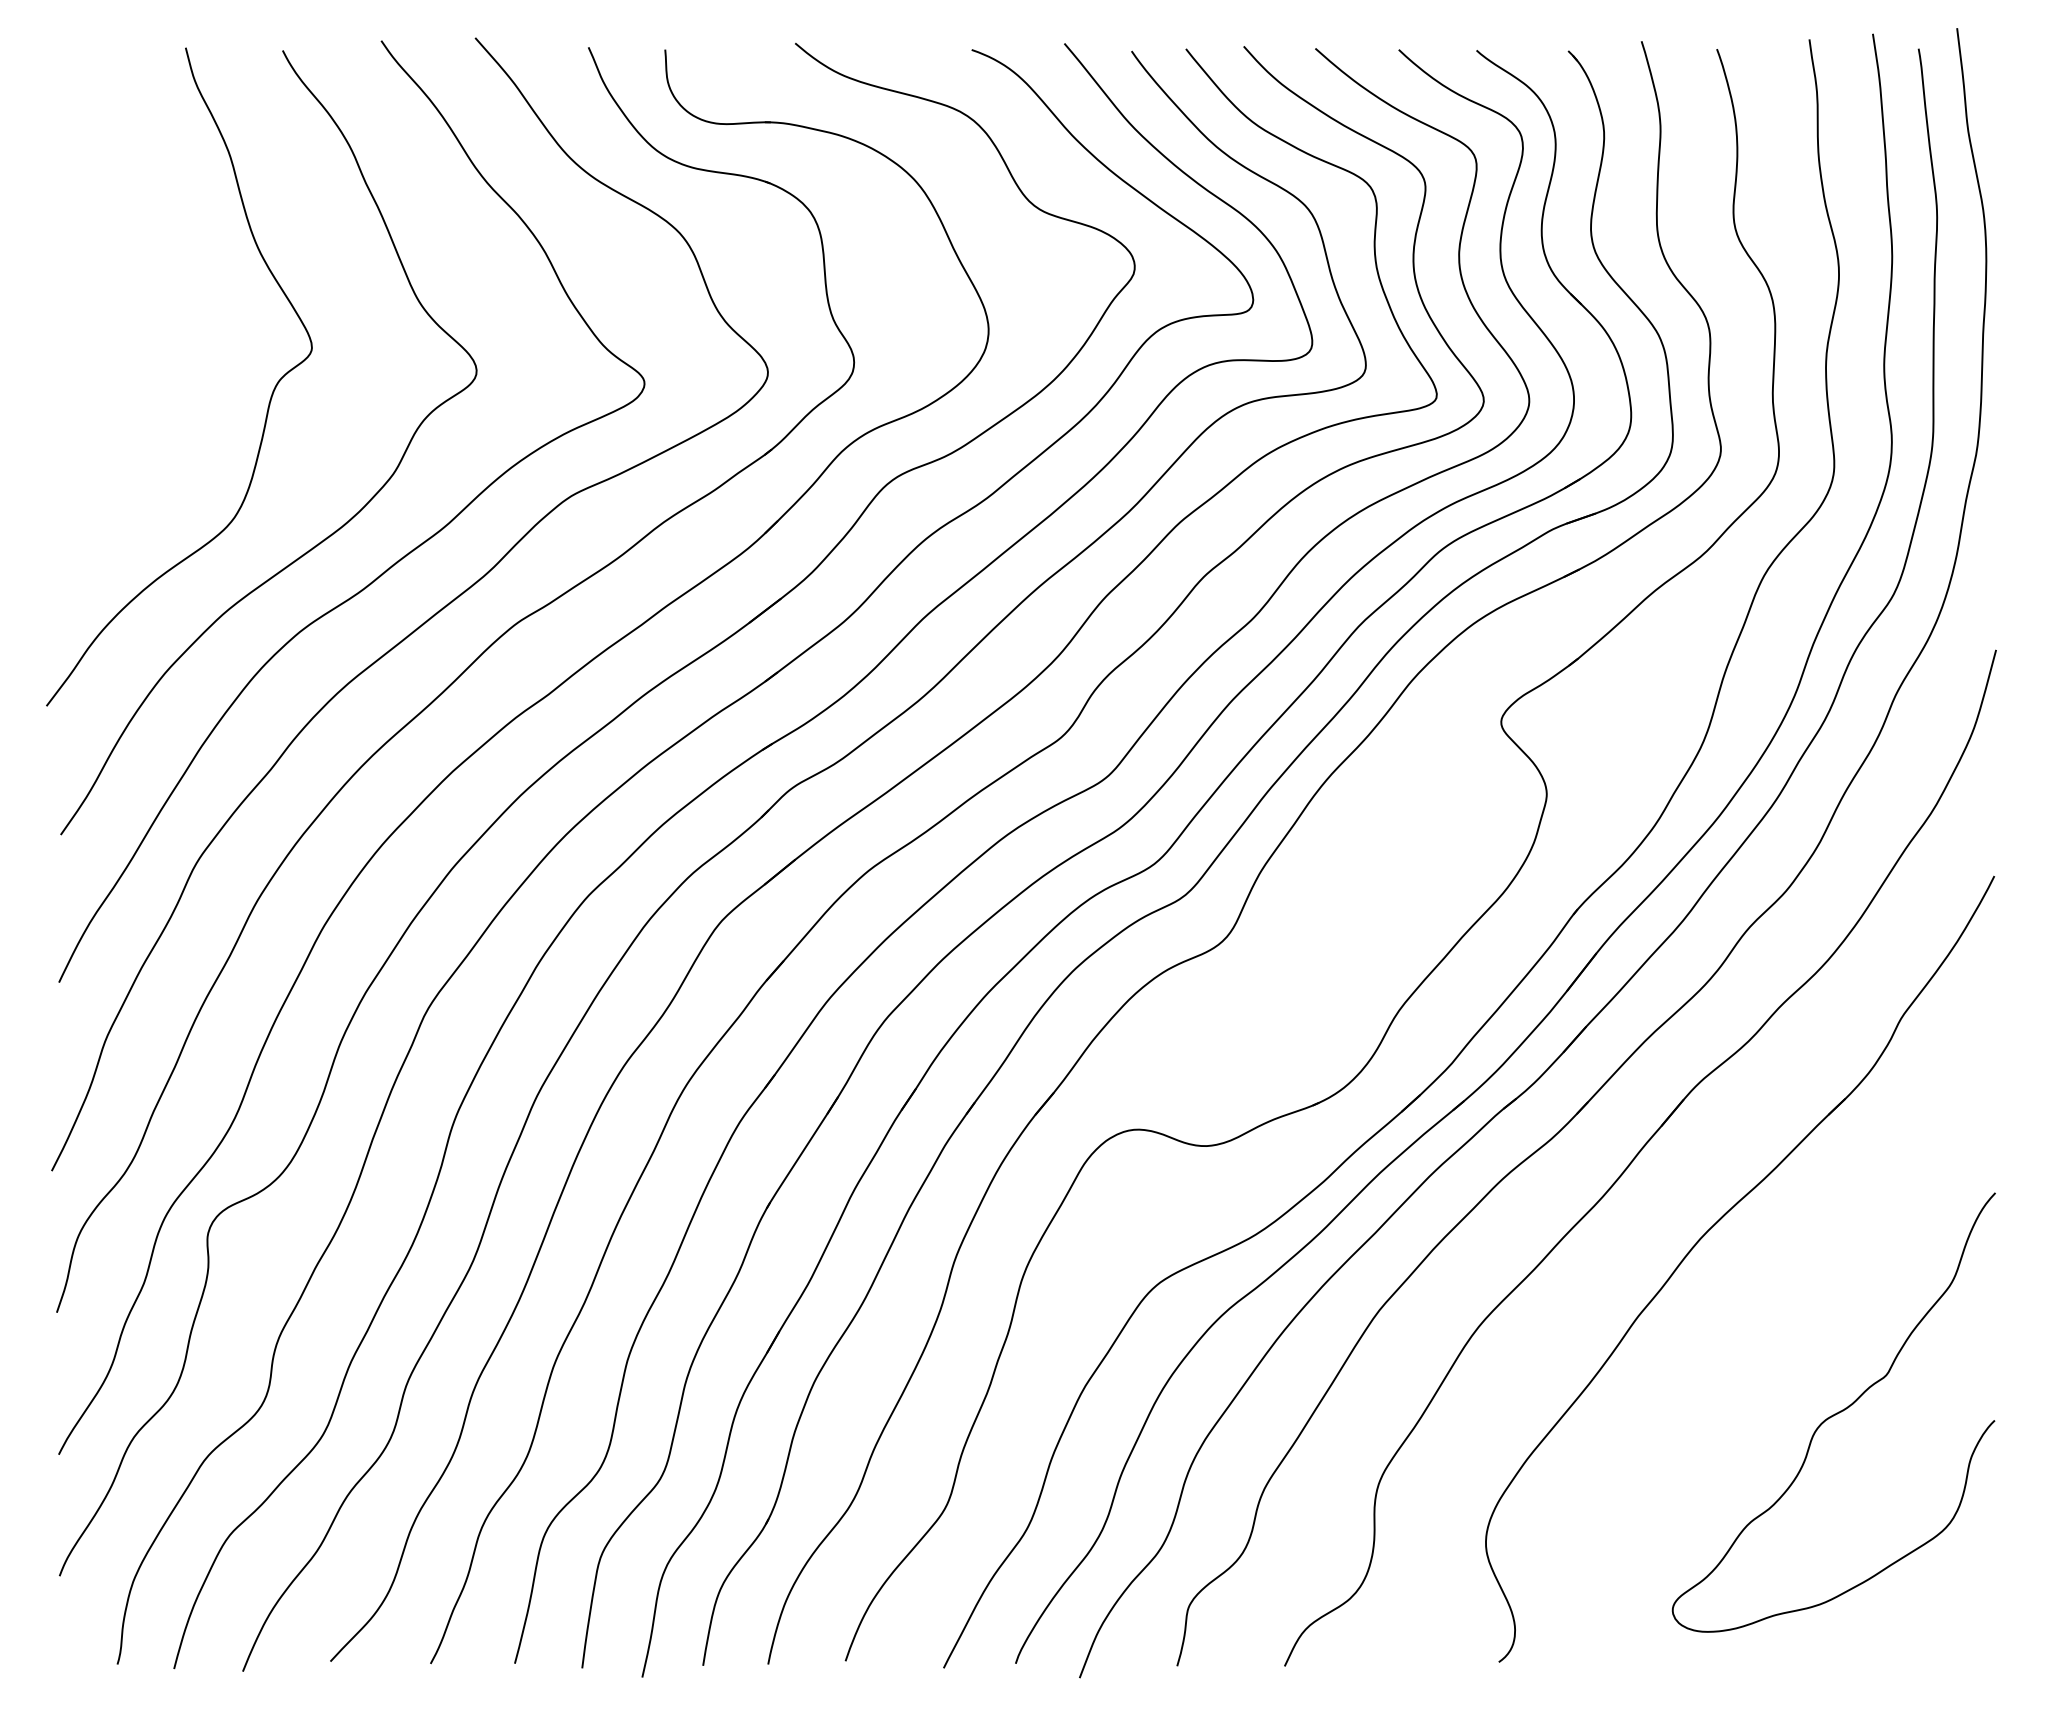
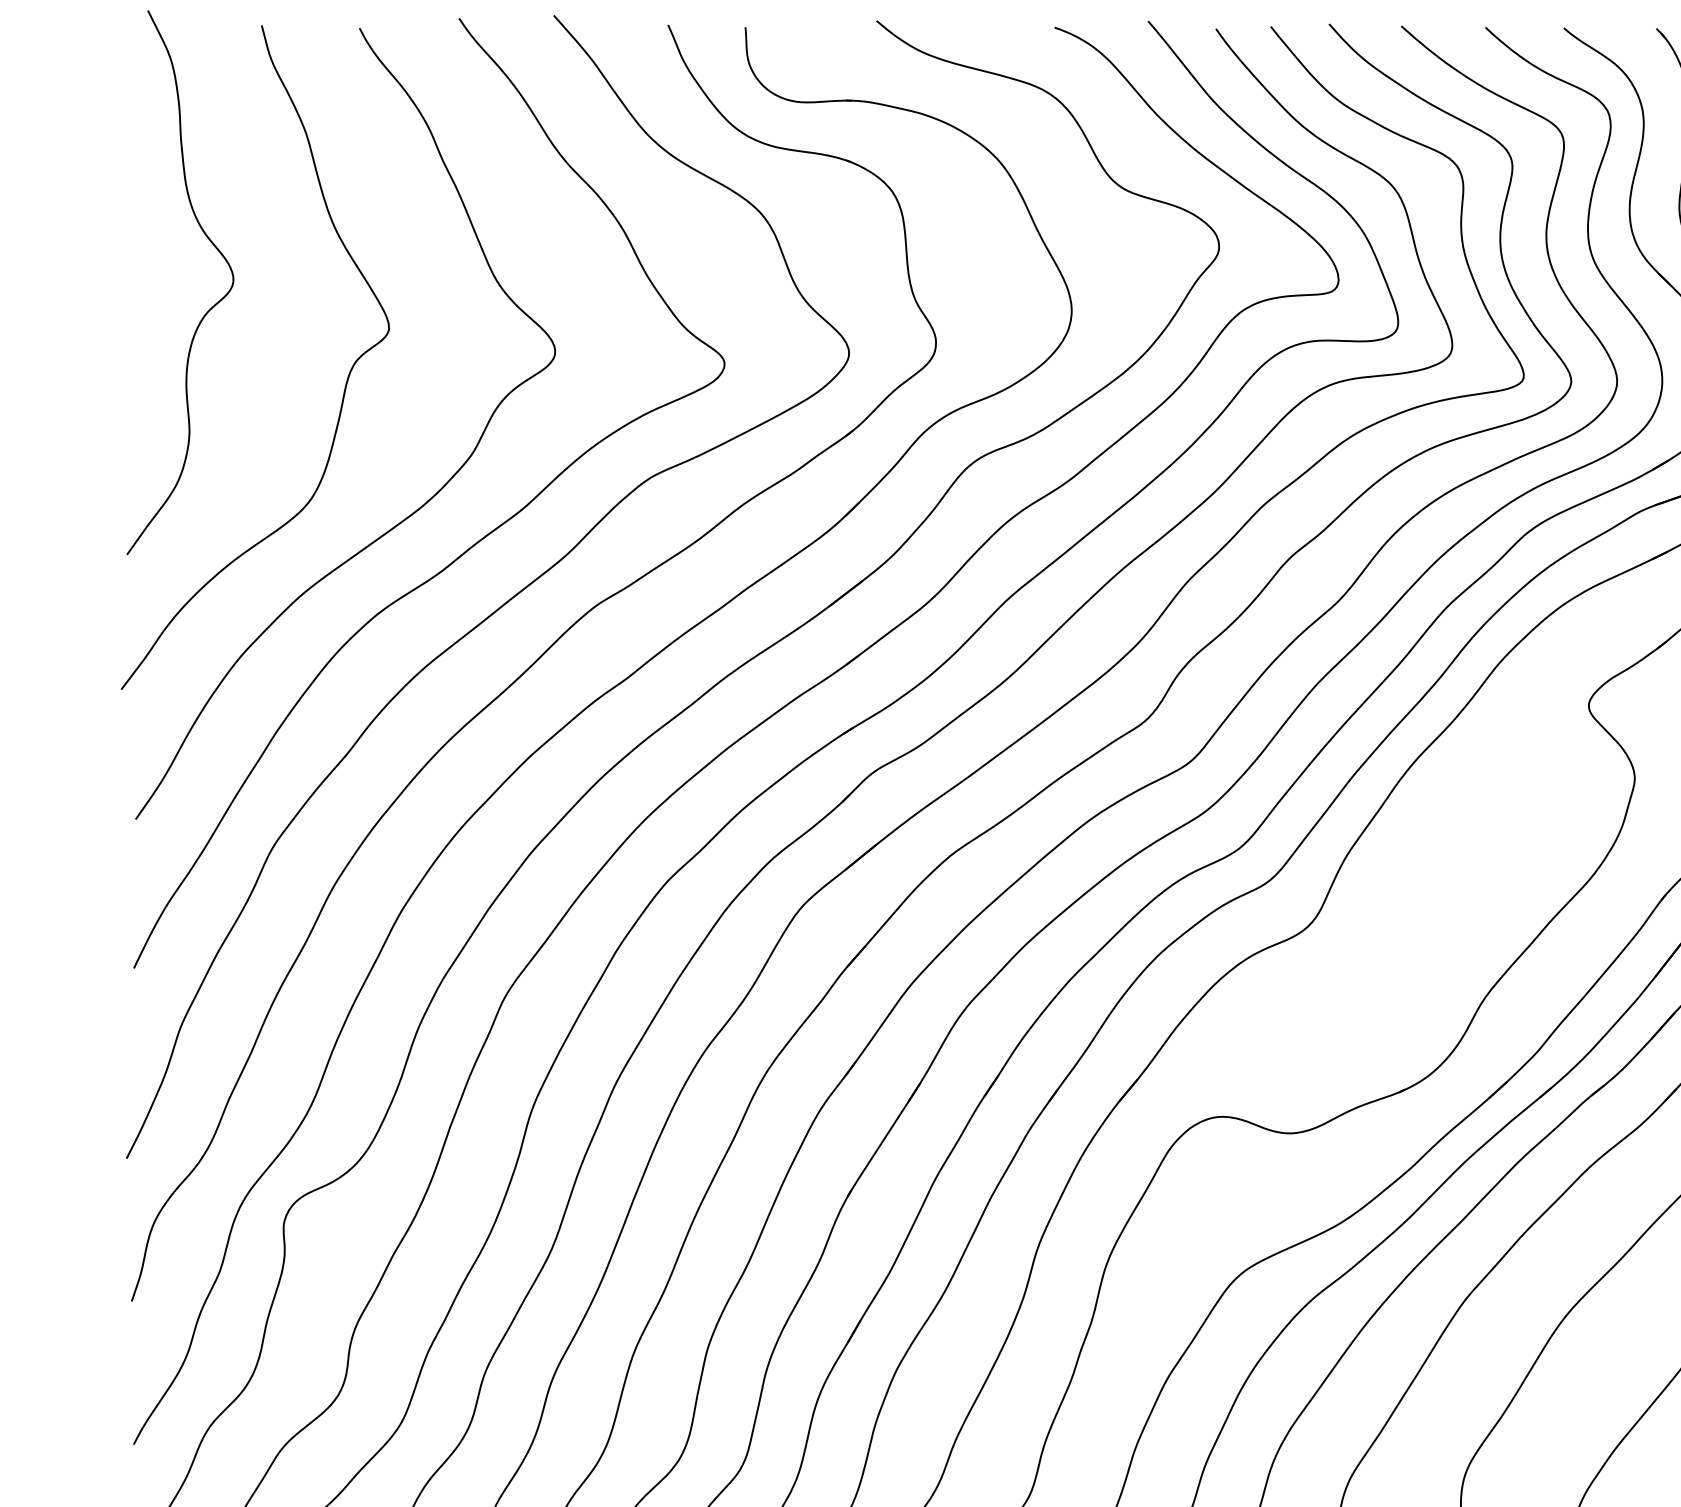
curve: (132, 330) -> (208, 310), added

